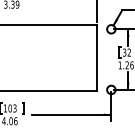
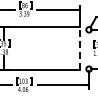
line: (96, 58) -> (79, 48), solid -> dashed

